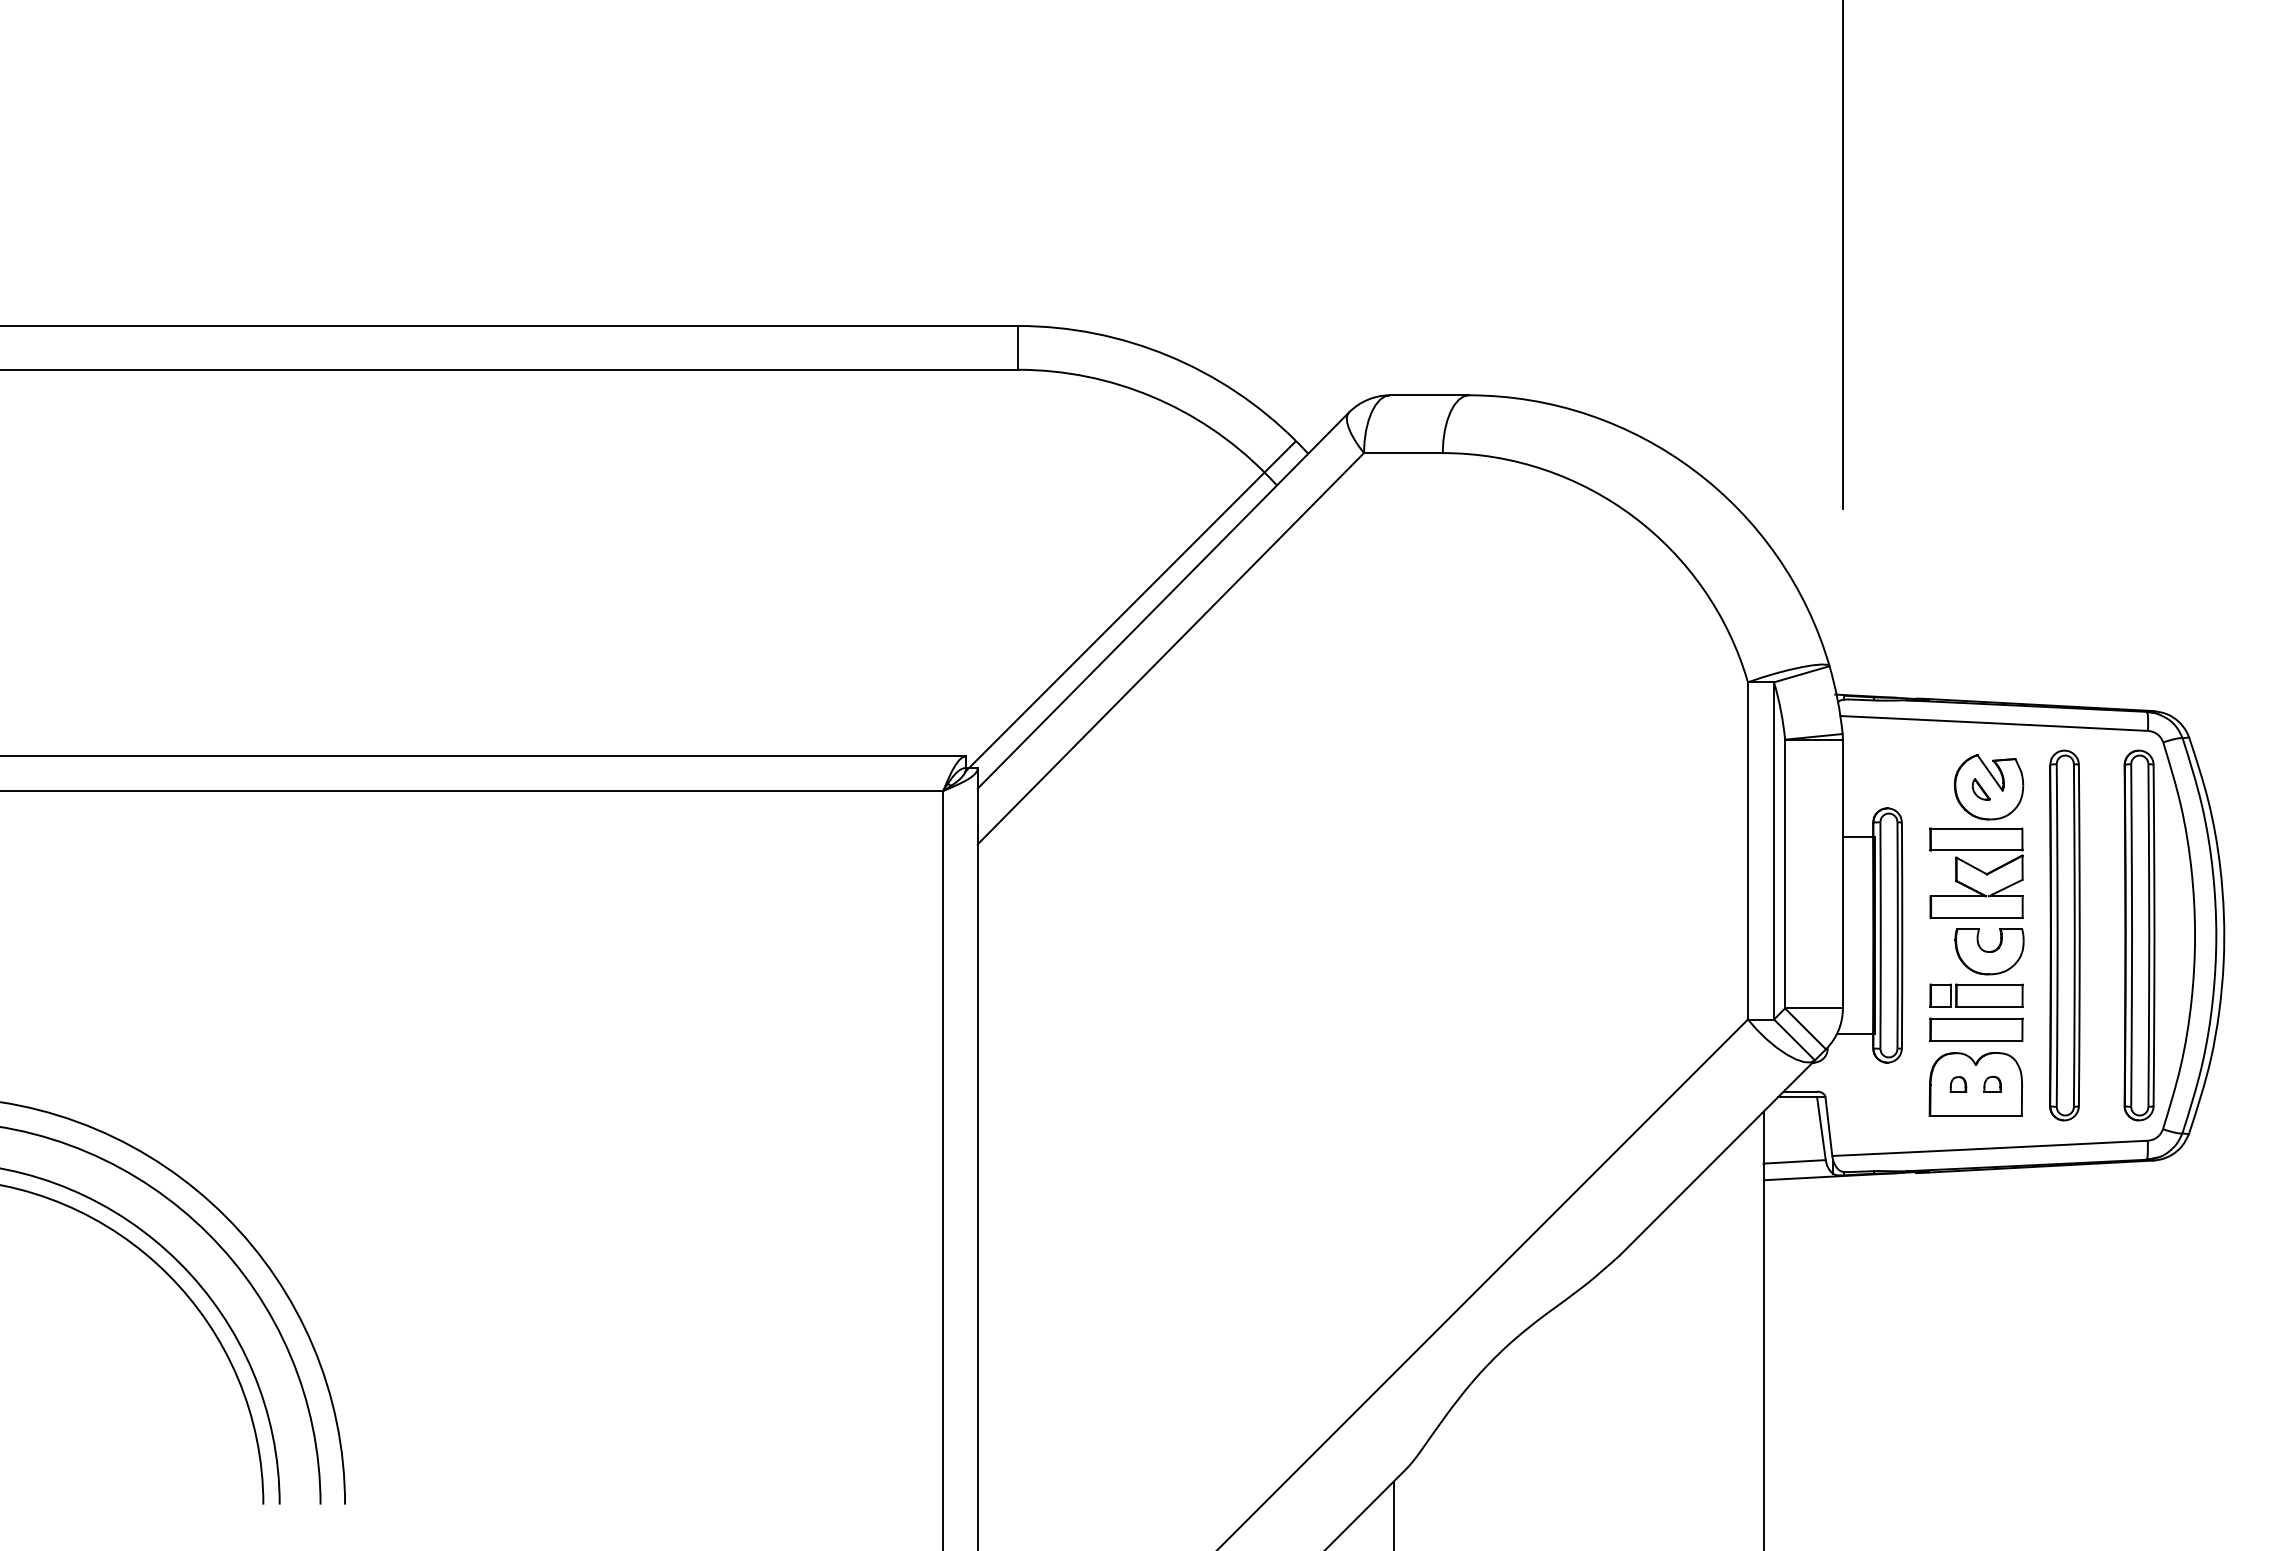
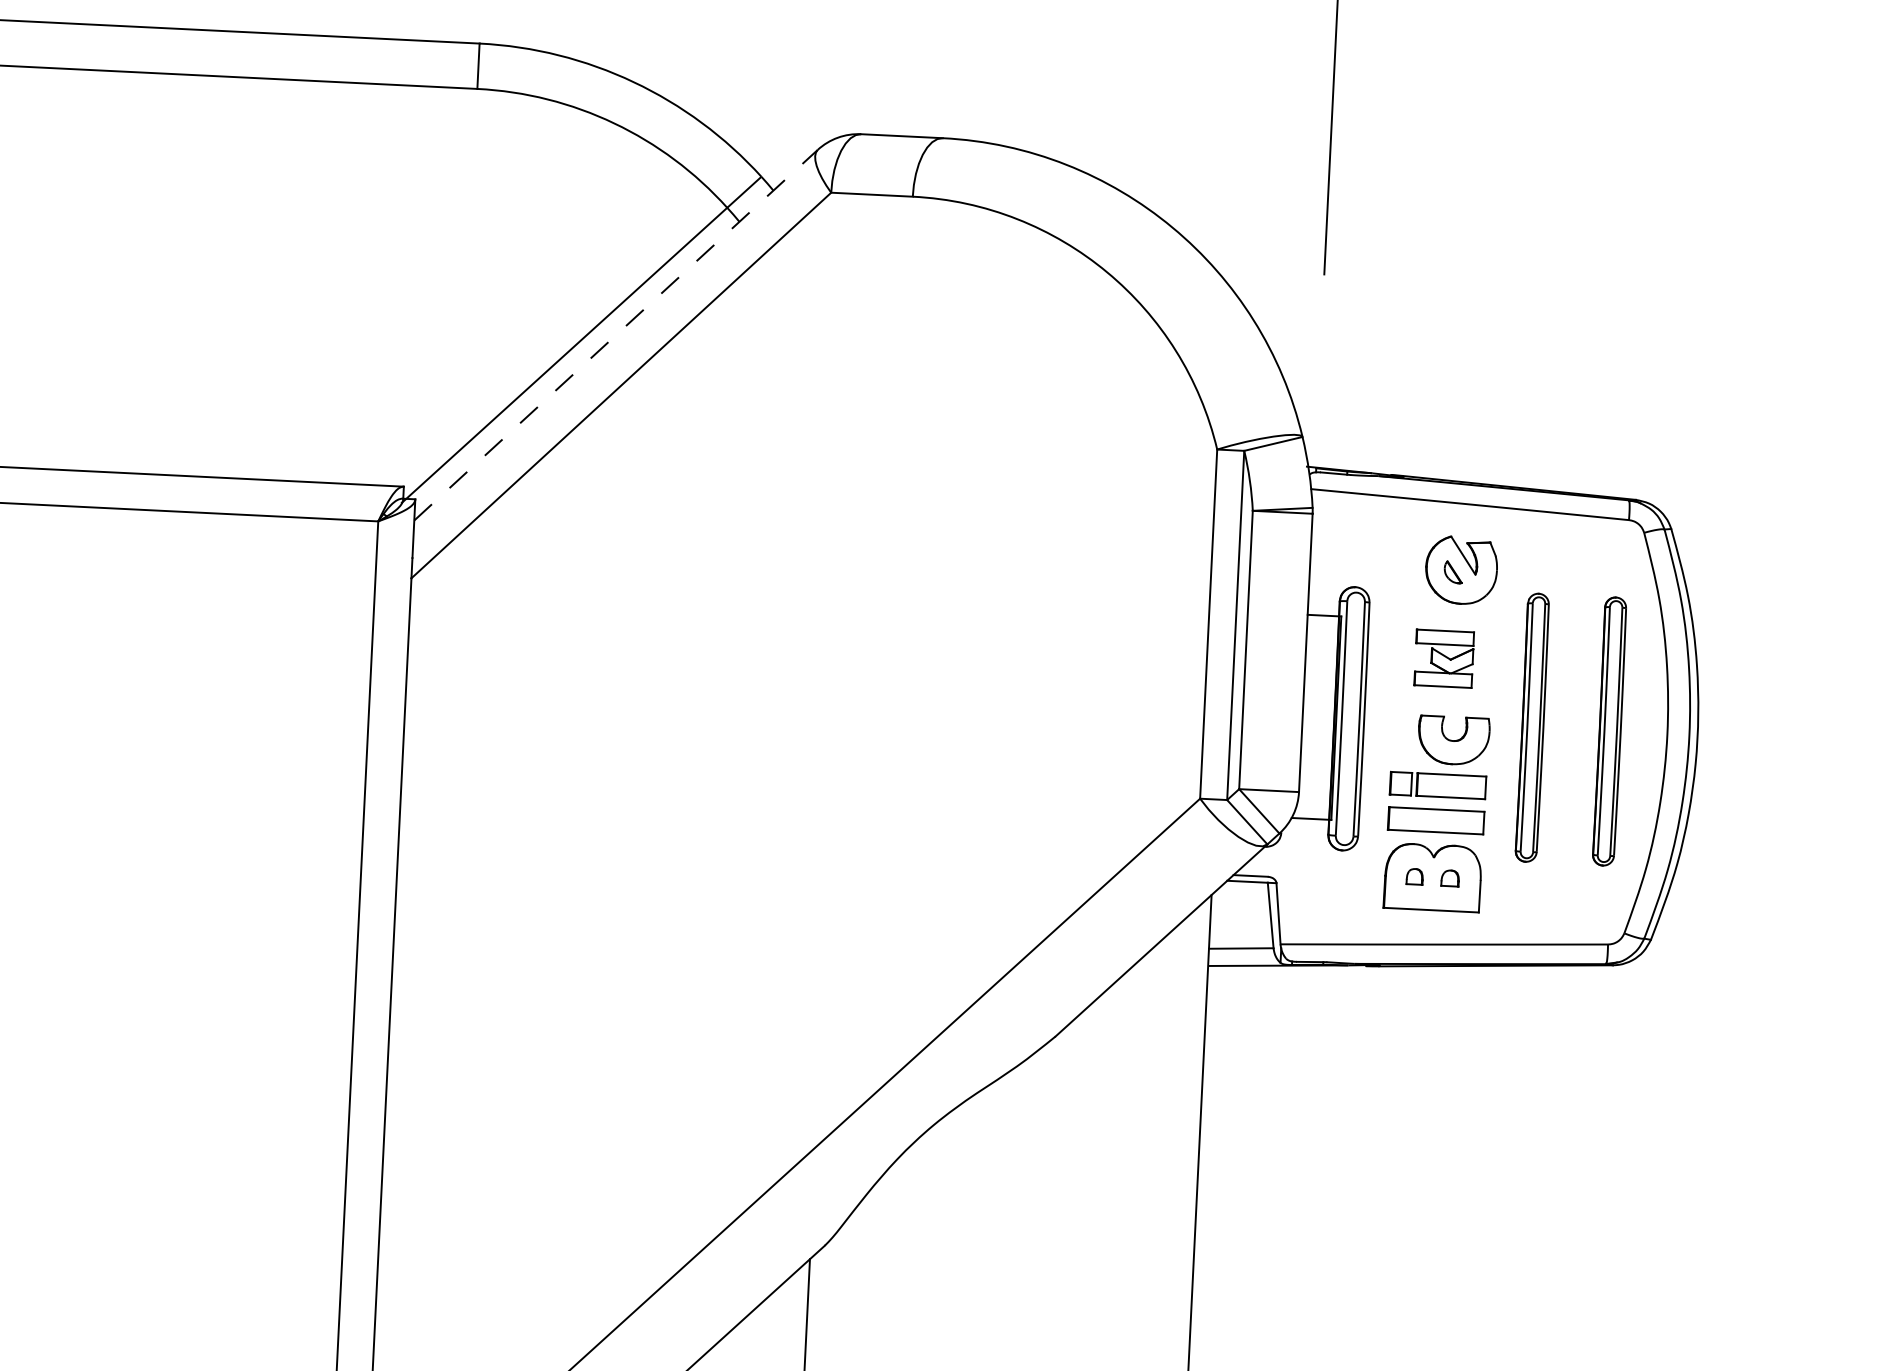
line: (1163, 600) -> (616, 335), solid -> dashed
part: (1976, 872) -> (1444, 658), size x0.6
part: (2064, 935) -> (1532, 727), size x0.7
part: (2139, 935) -> (1609, 731), size x0.7

